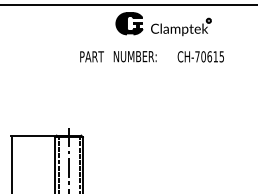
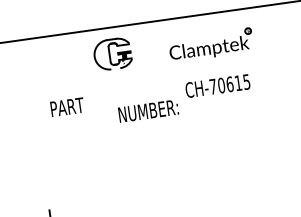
fill: (129, 23) -> (112, 53), removed
part: (181, 26) -> (211, 44), moved
text: (134, 56) -> (147, 111), moved

